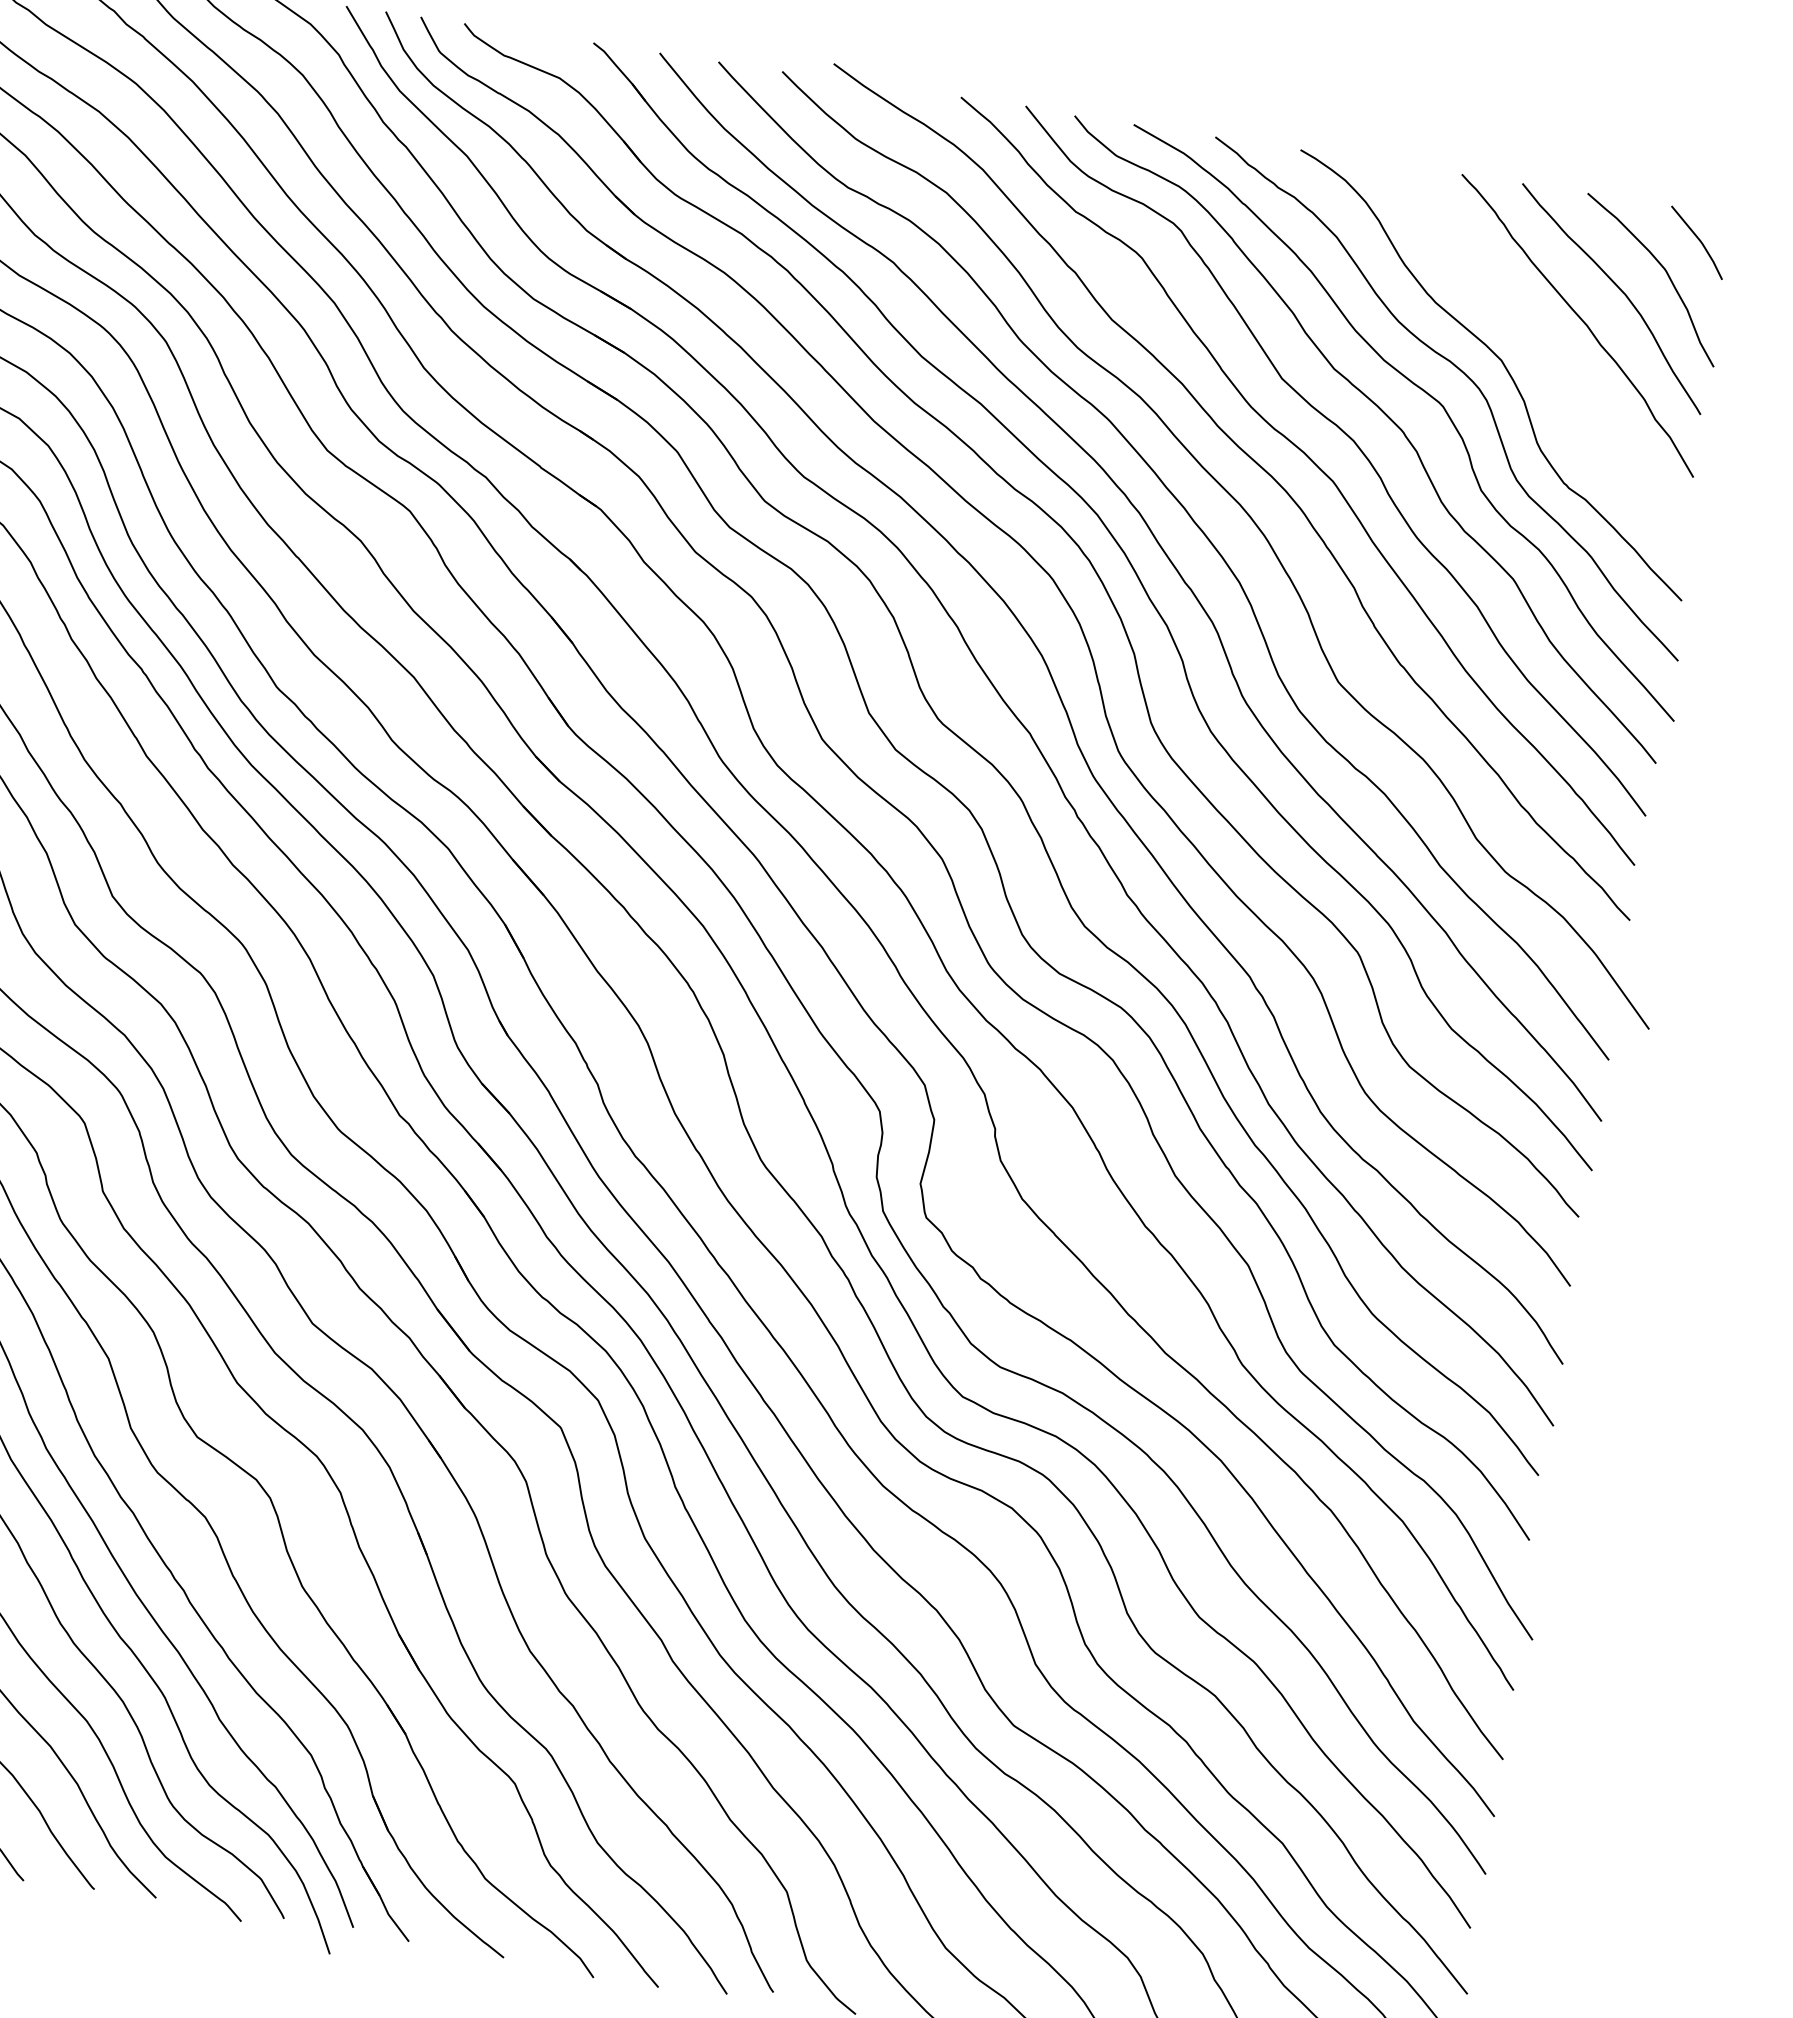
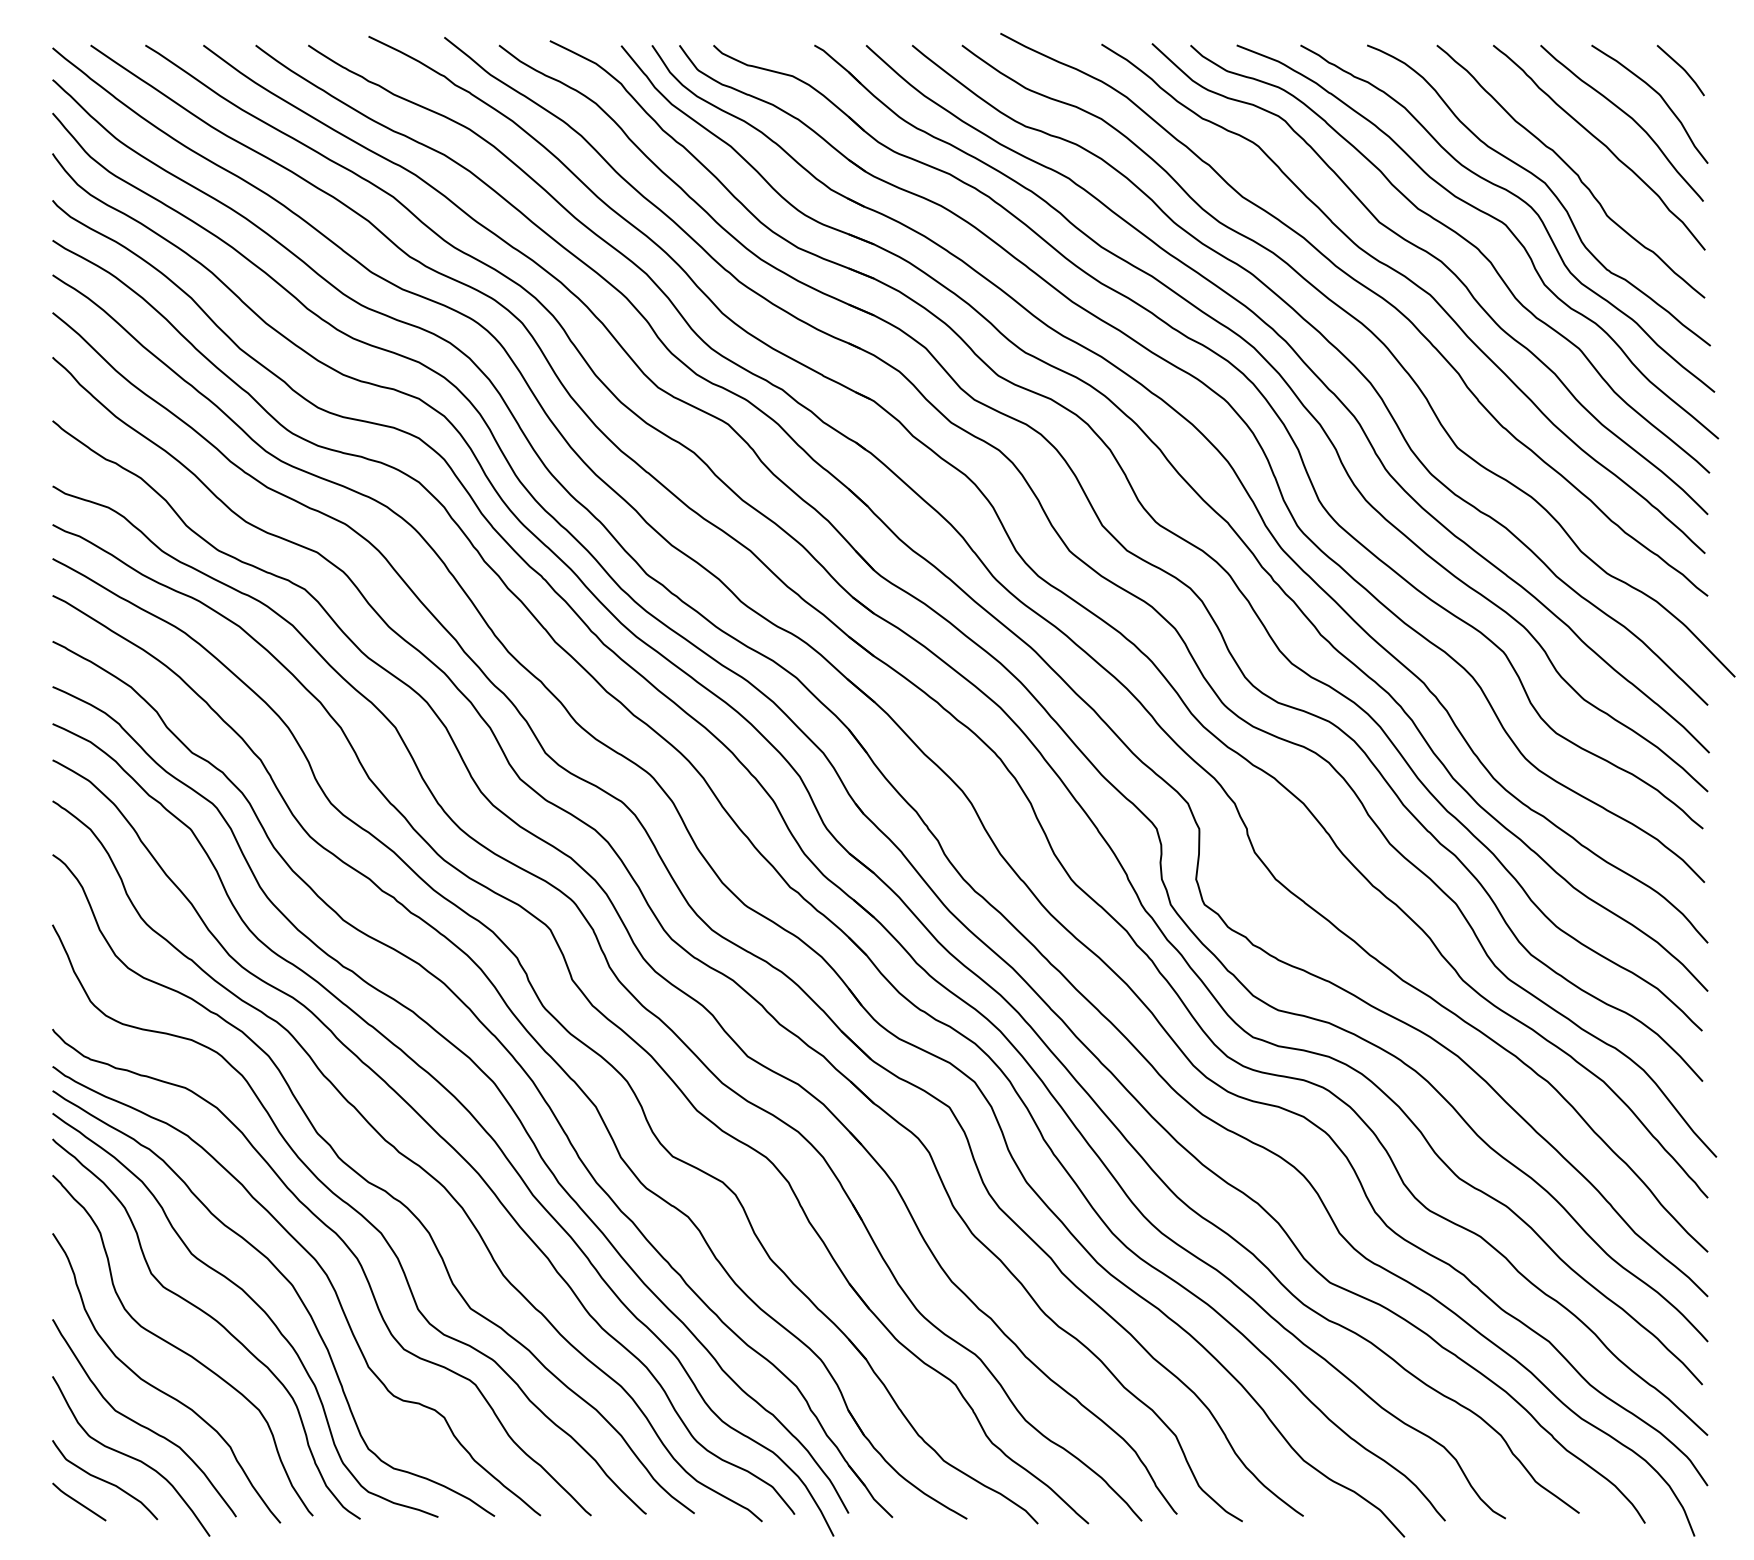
curve: (1537, 349) -> (1571, 170), added

